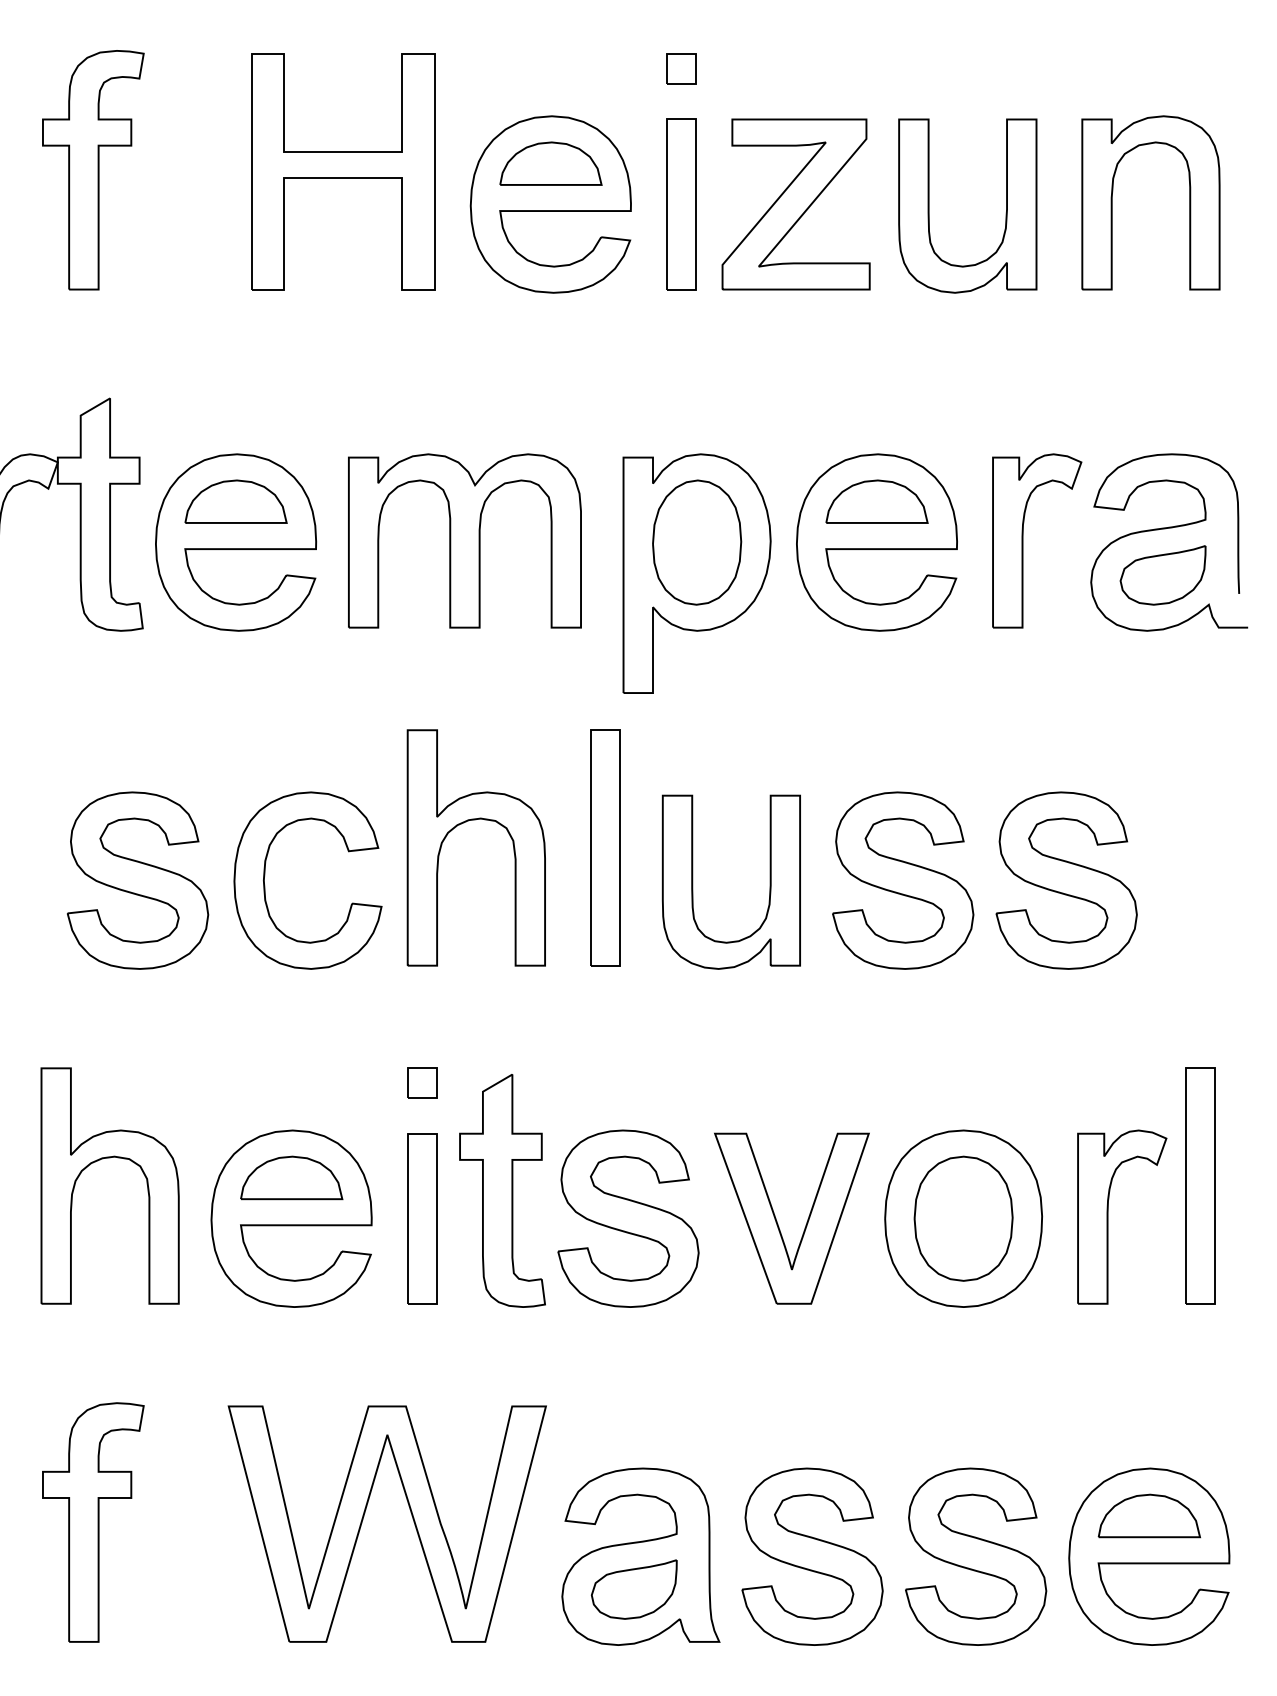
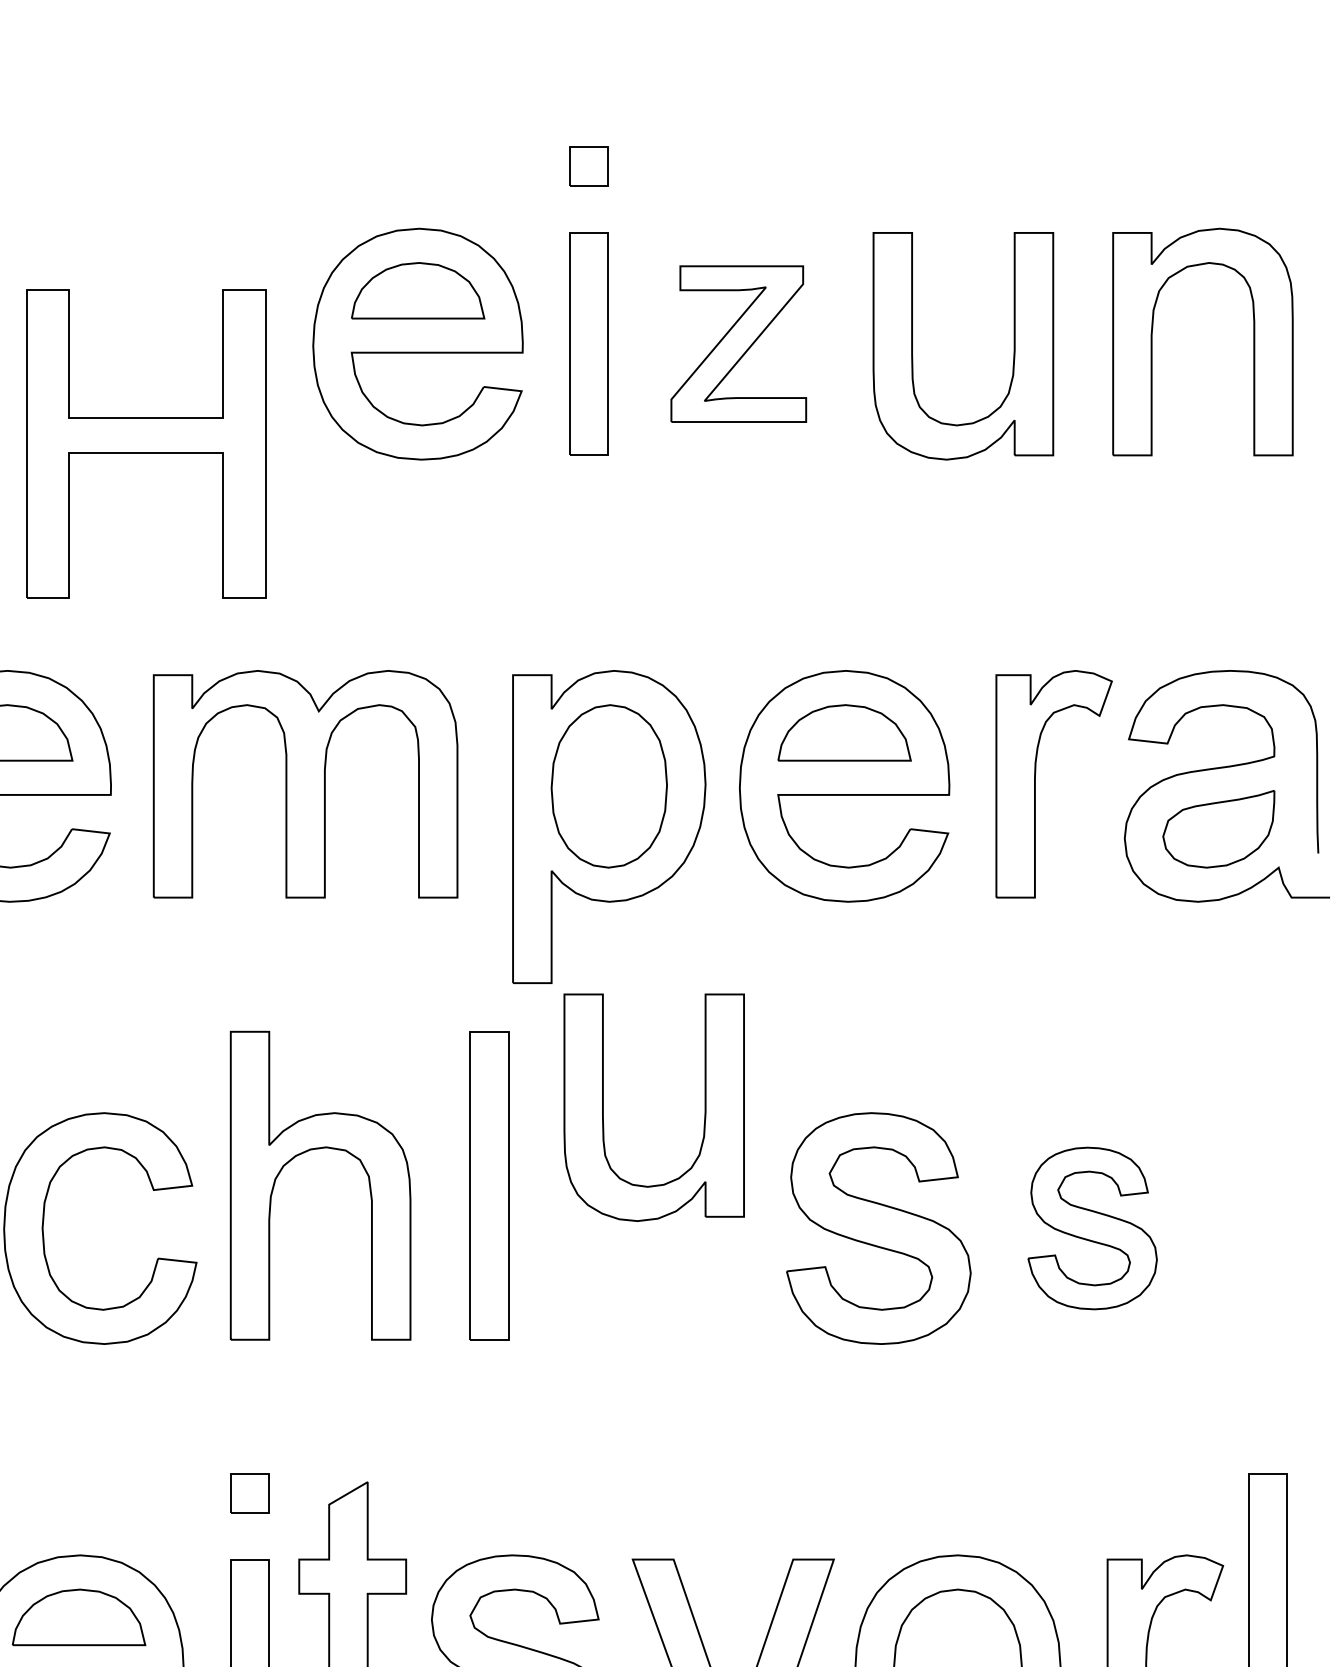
part: (343, 171) -> (146, 443), moved
part: (795, 204) -> (738, 344), size x0.7
part: (1066, 880) -> (1092, 1228), size x0.7
part: (693, 881) -> (604, 1106), moved

